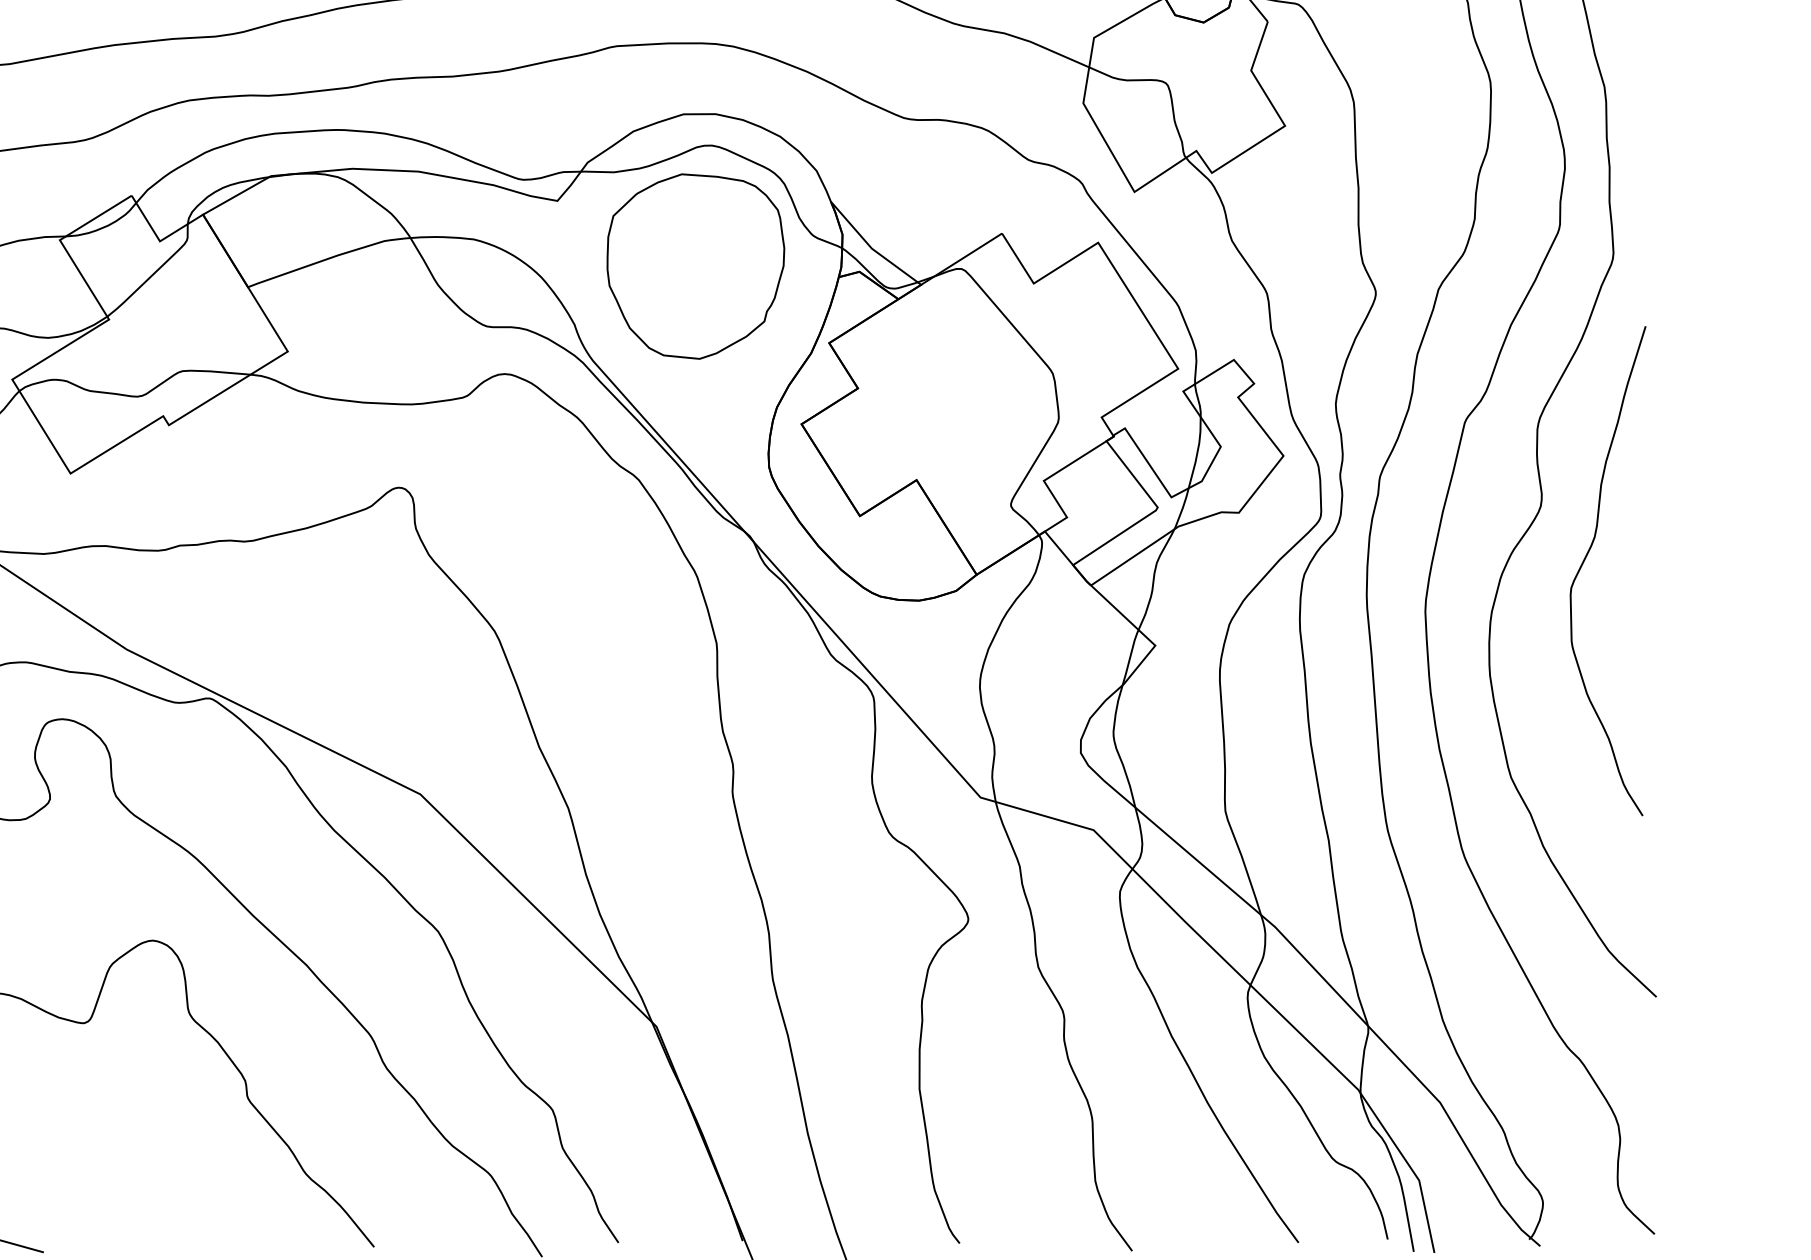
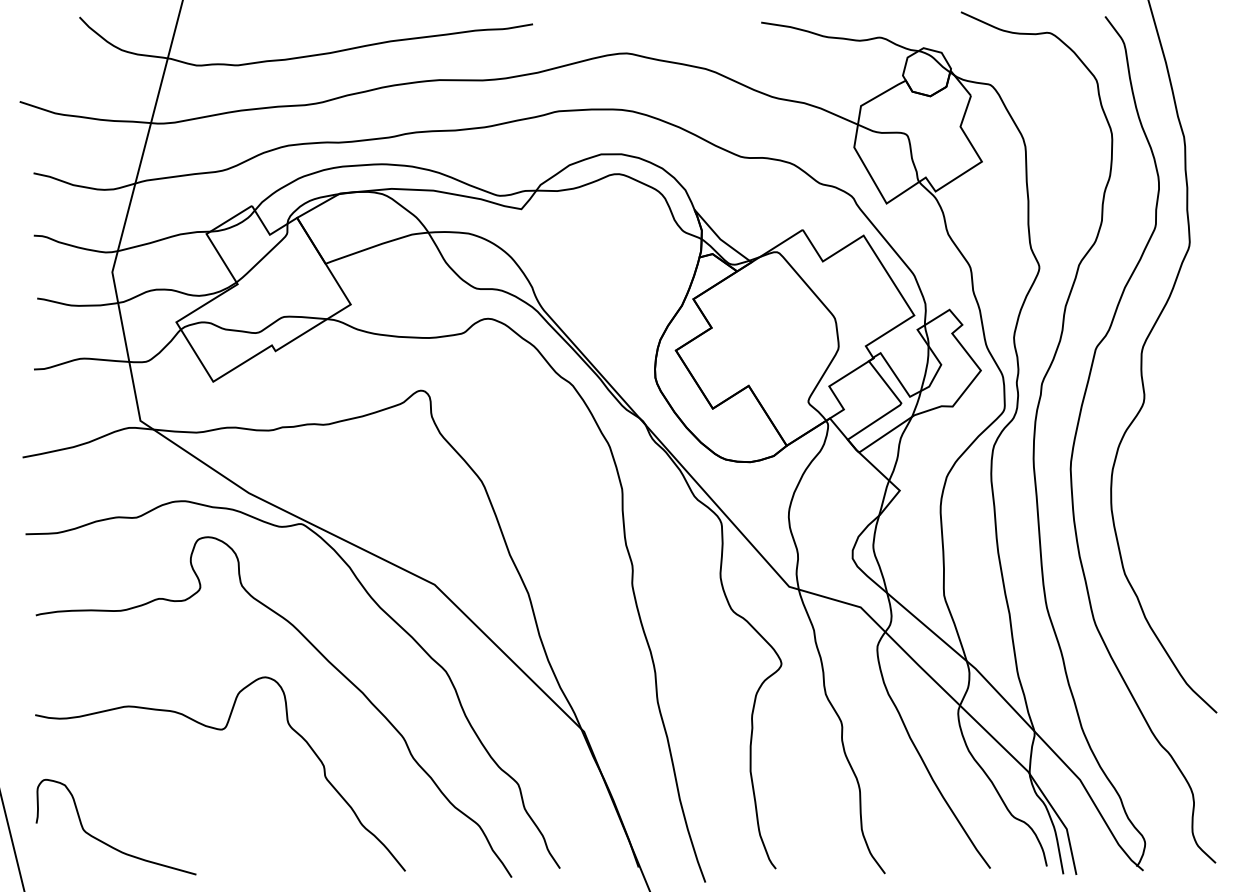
part: (695, 266) -> (608, 250), removed
curve: (1586, 560) -> (1172, 436), removed

